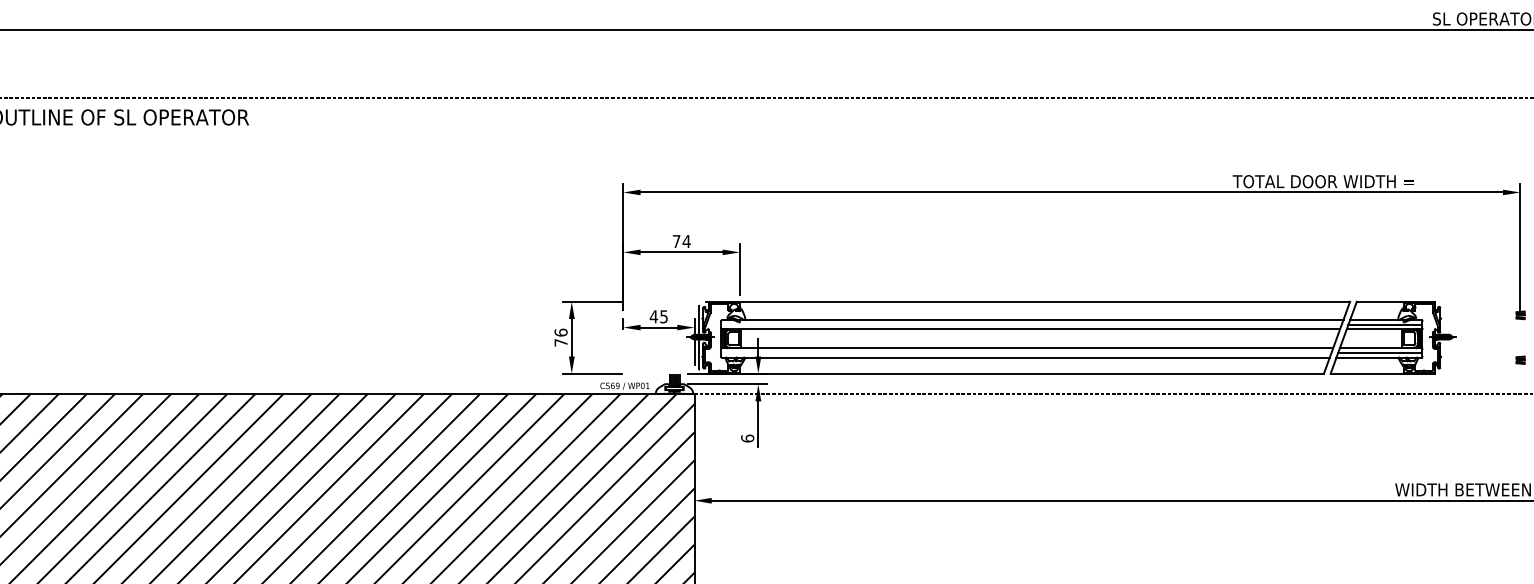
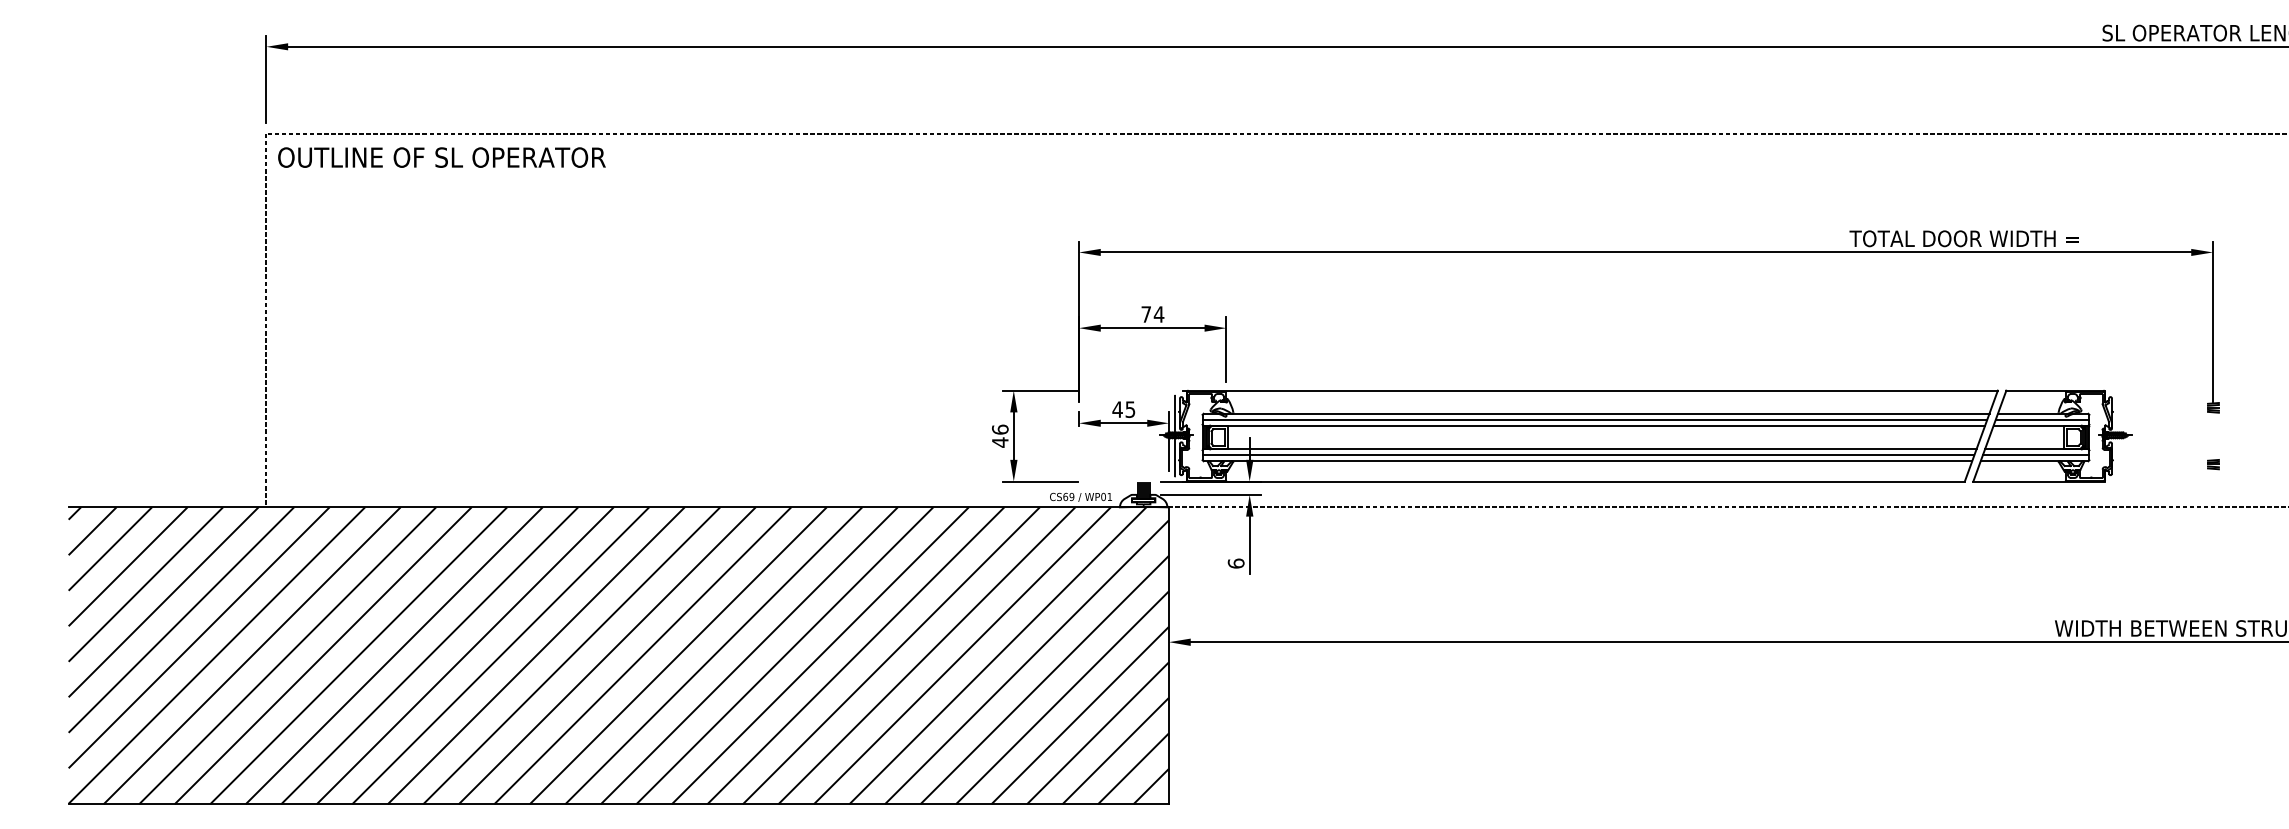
line: (1031, 324) -> (1594, 419), added
text: (561, 342) -> (1000, 442), 76 -> 46
line: (1026, 353) -> (1588, 455), added

